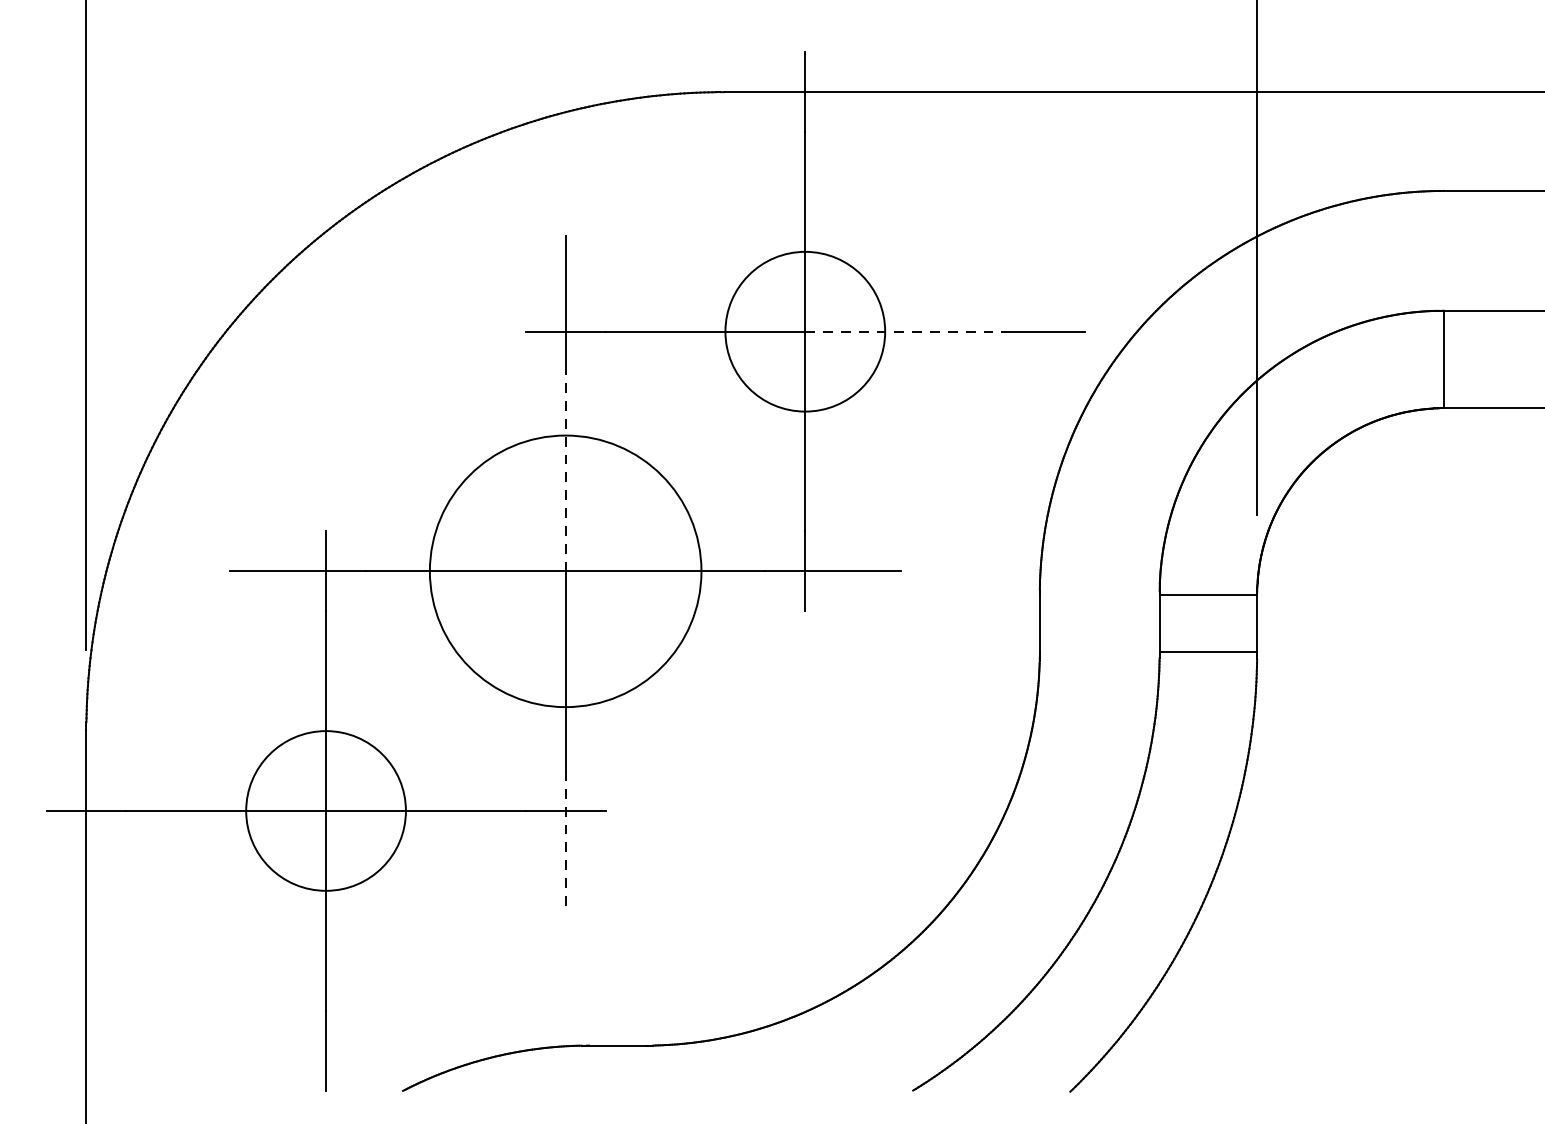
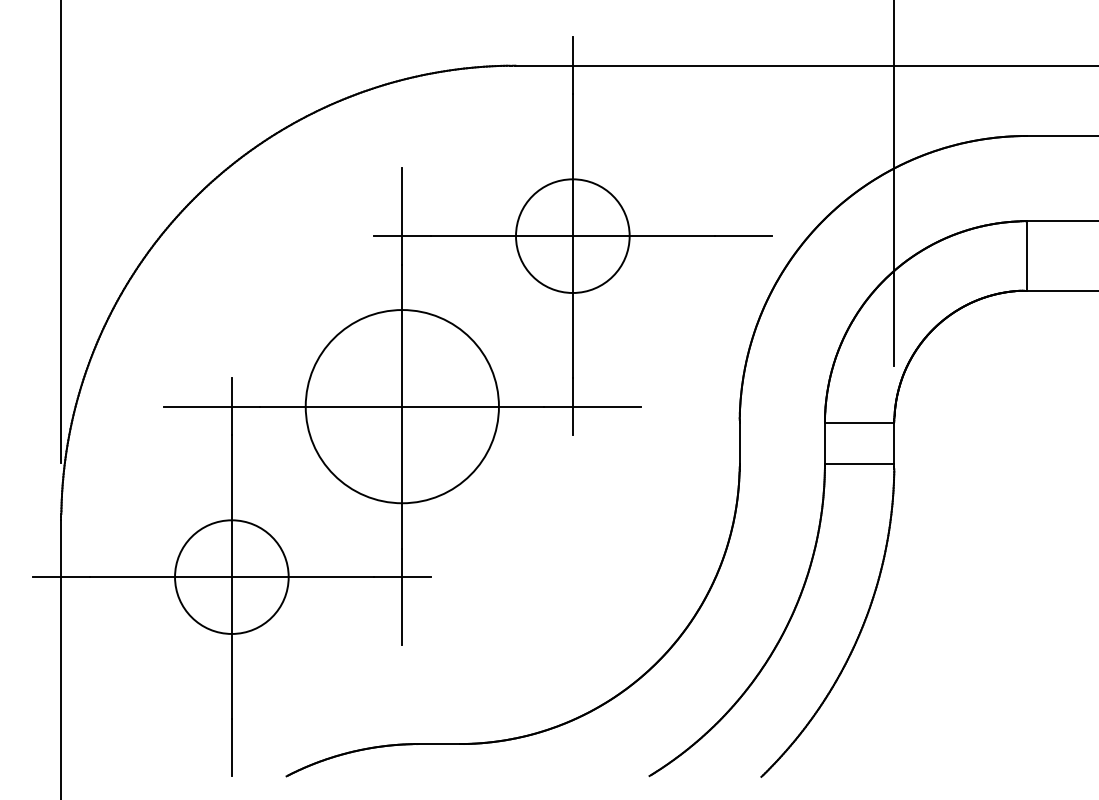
line: (906, 332) -> (644, 236), dashed -> solid
line: (565, 471) -> (402, 335), dashed -> solid
line: (565, 839) -> (402, 597), dashed -> solid

